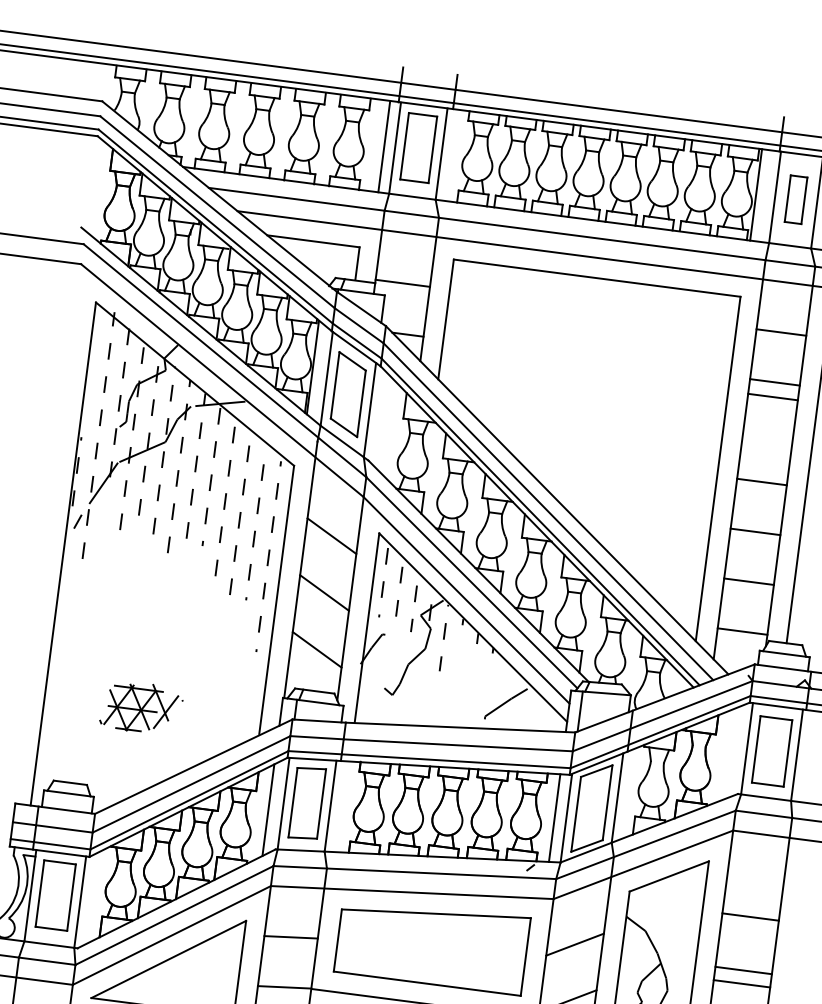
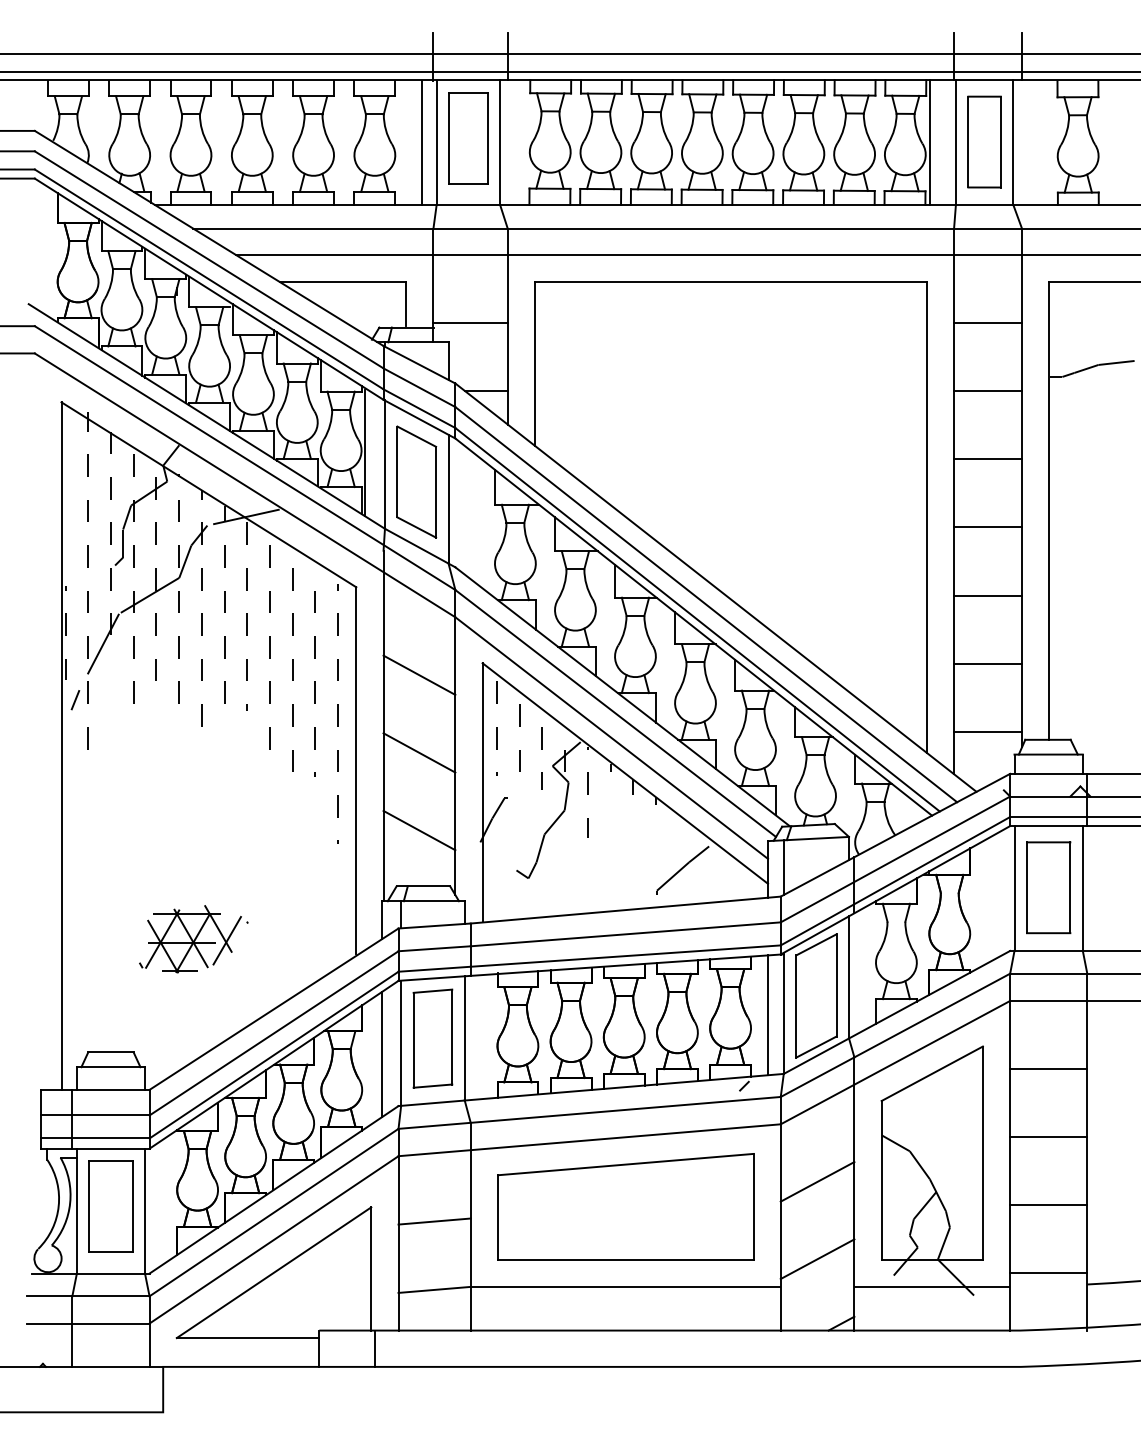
part: (796, 199) -> (984, 141), size x1.43
line: (773, 397) -> (988, 459), moved
line: (750, 917) -> (1048, 1069), moved
line: (743, 970) -> (1048, 1137), moved

